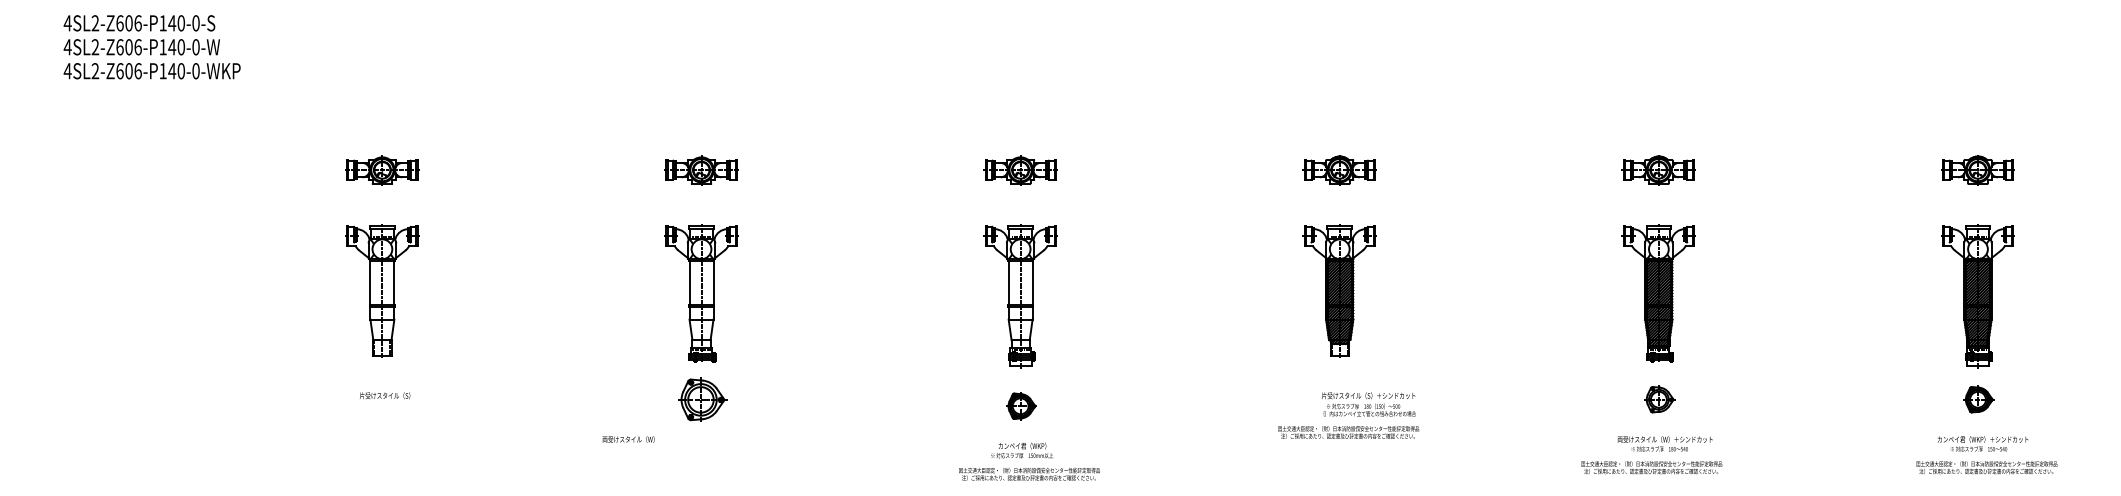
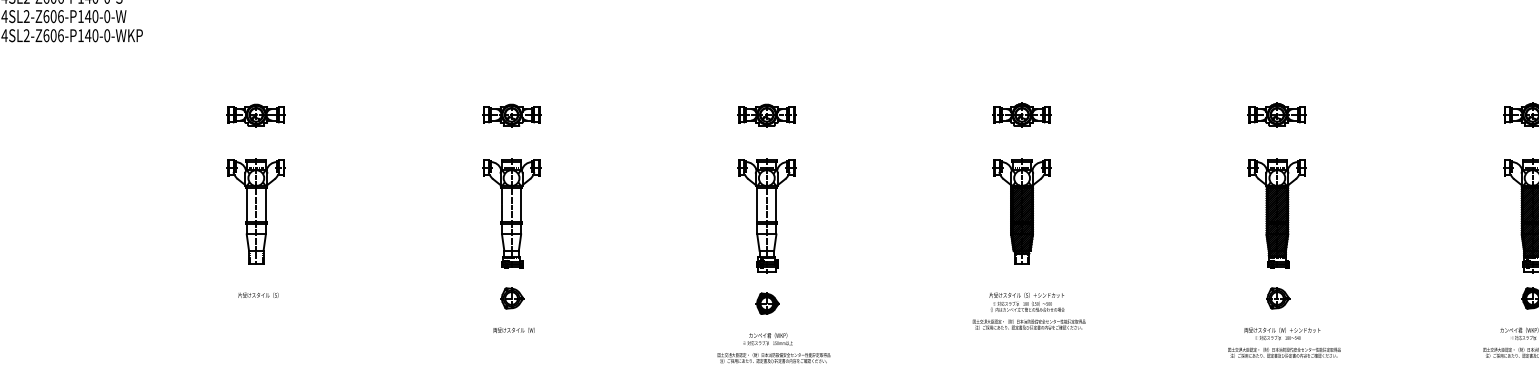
part: (702, 399) -> (512, 298), size x0.62
text: (1368, 404) -> (1026, 302), moved
text: (628, 439) -> (513, 330), moved
text: (1651, 467) -> (1284, 352), moved

